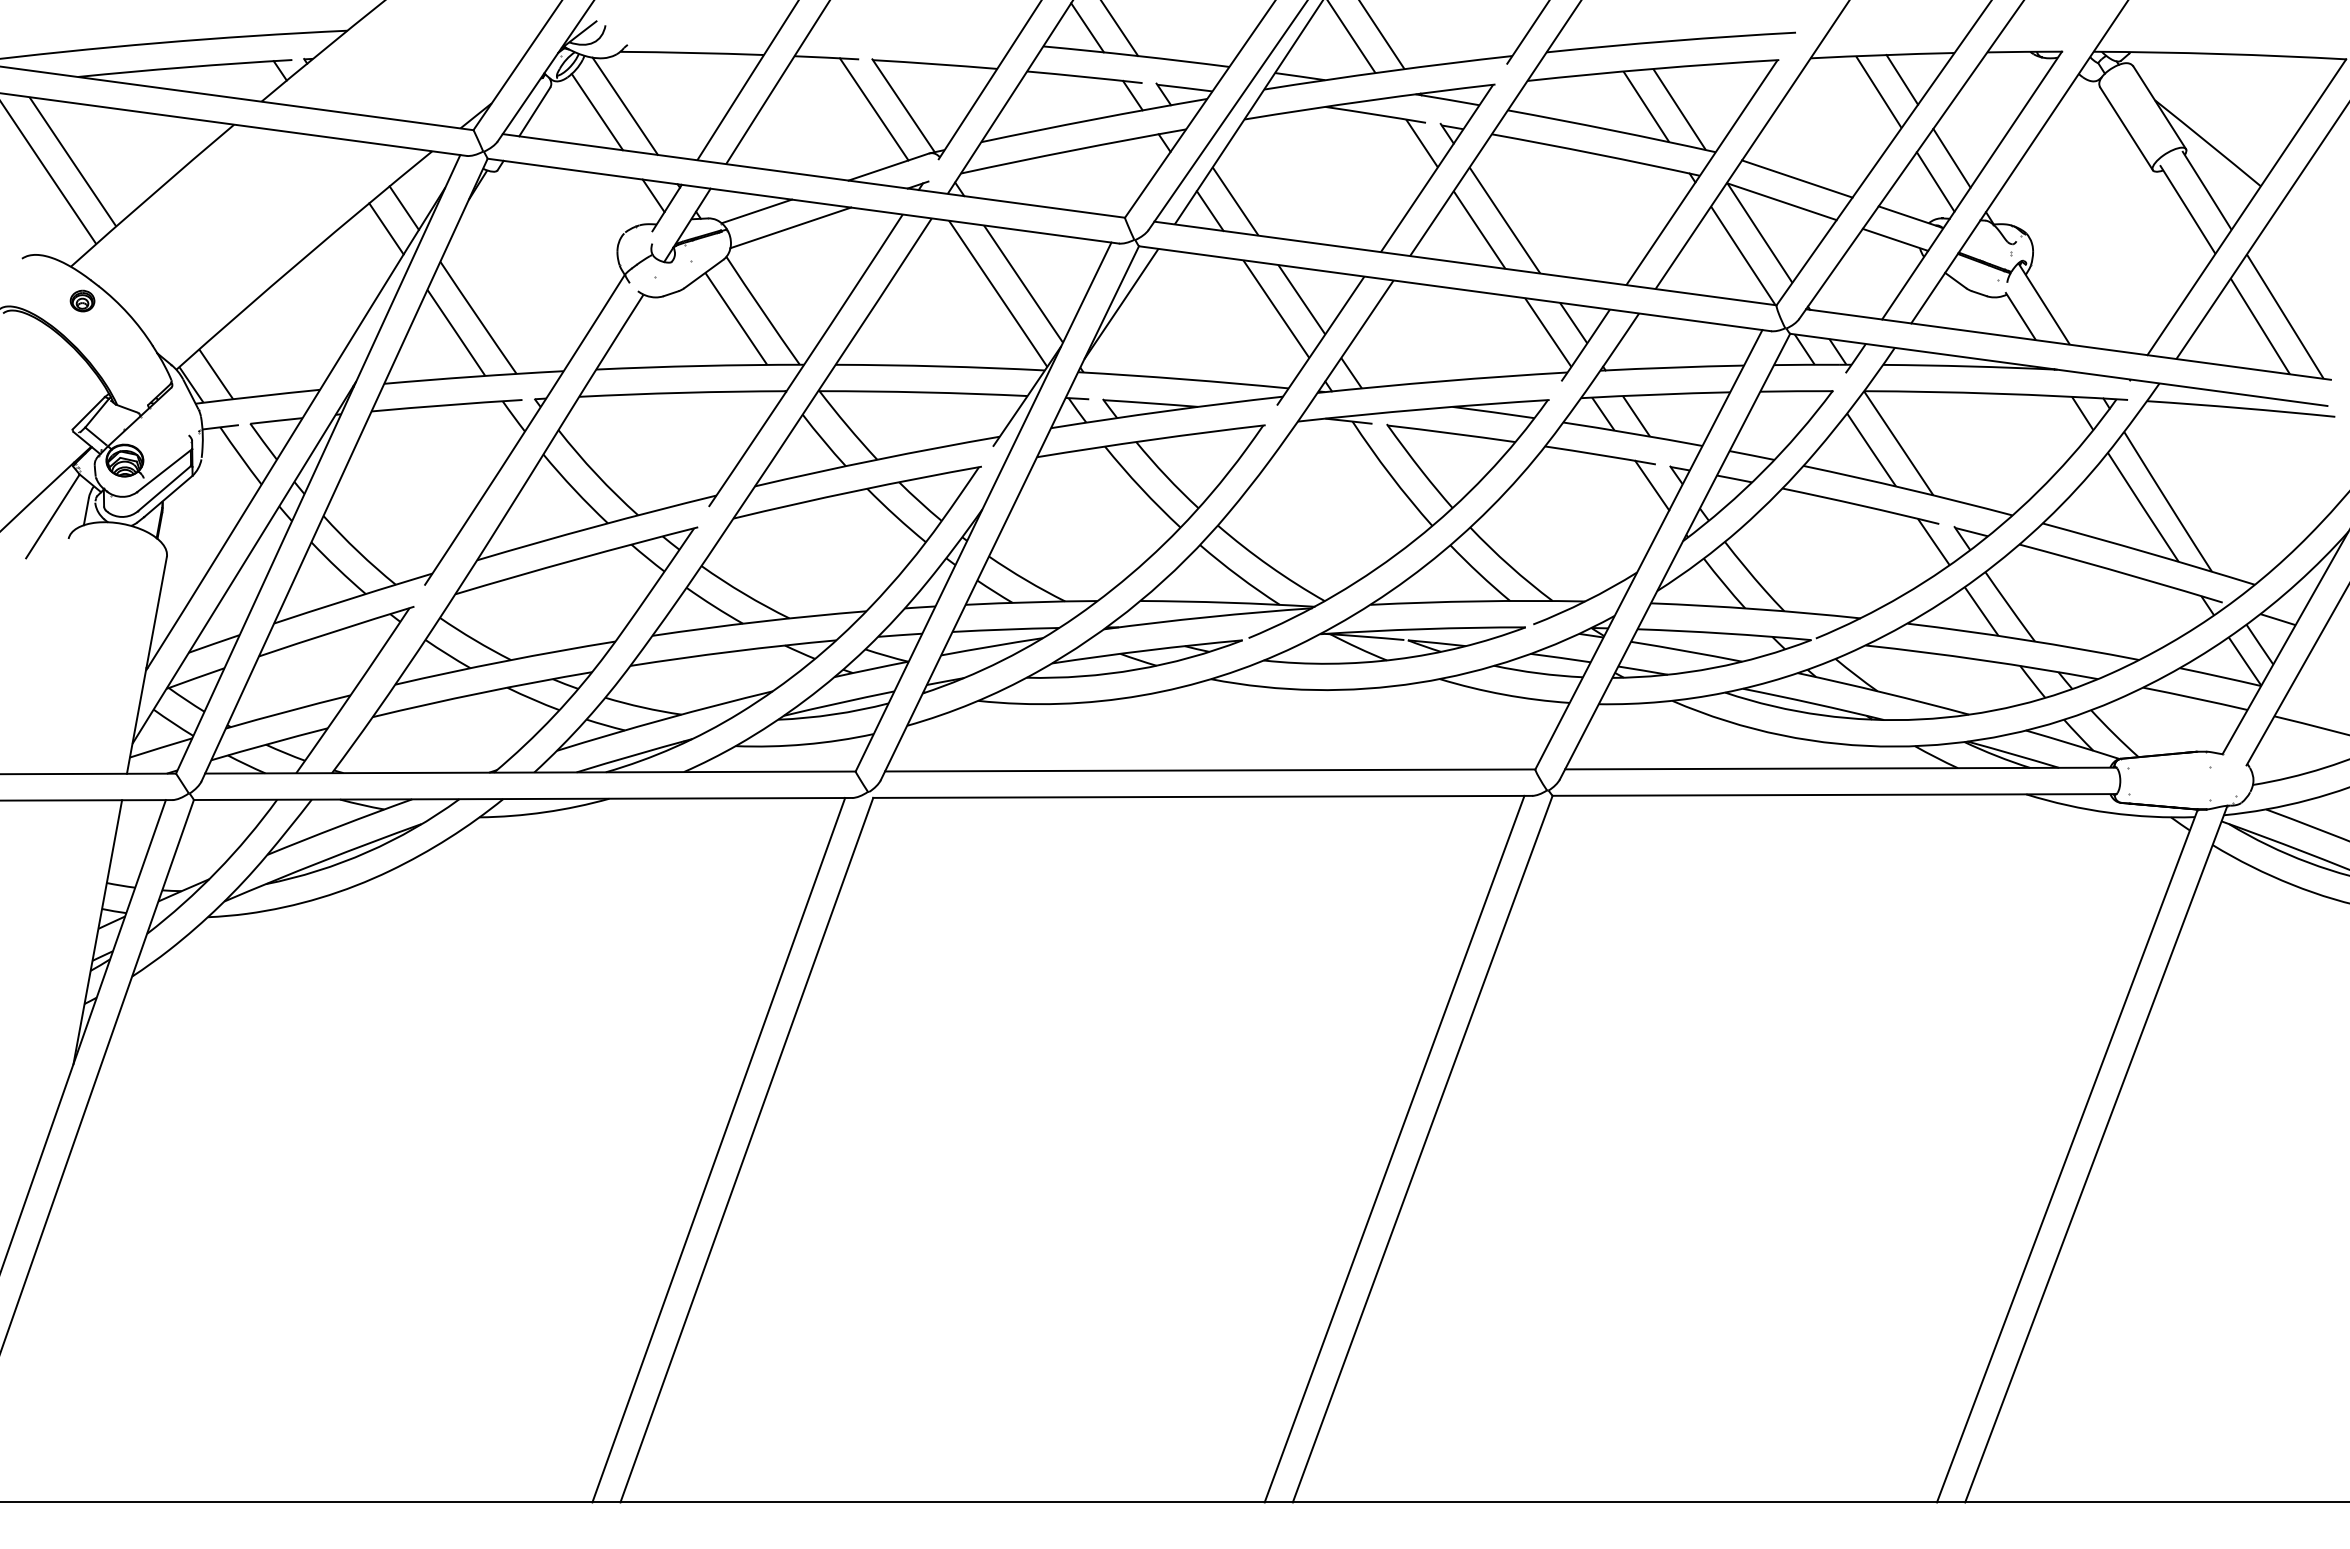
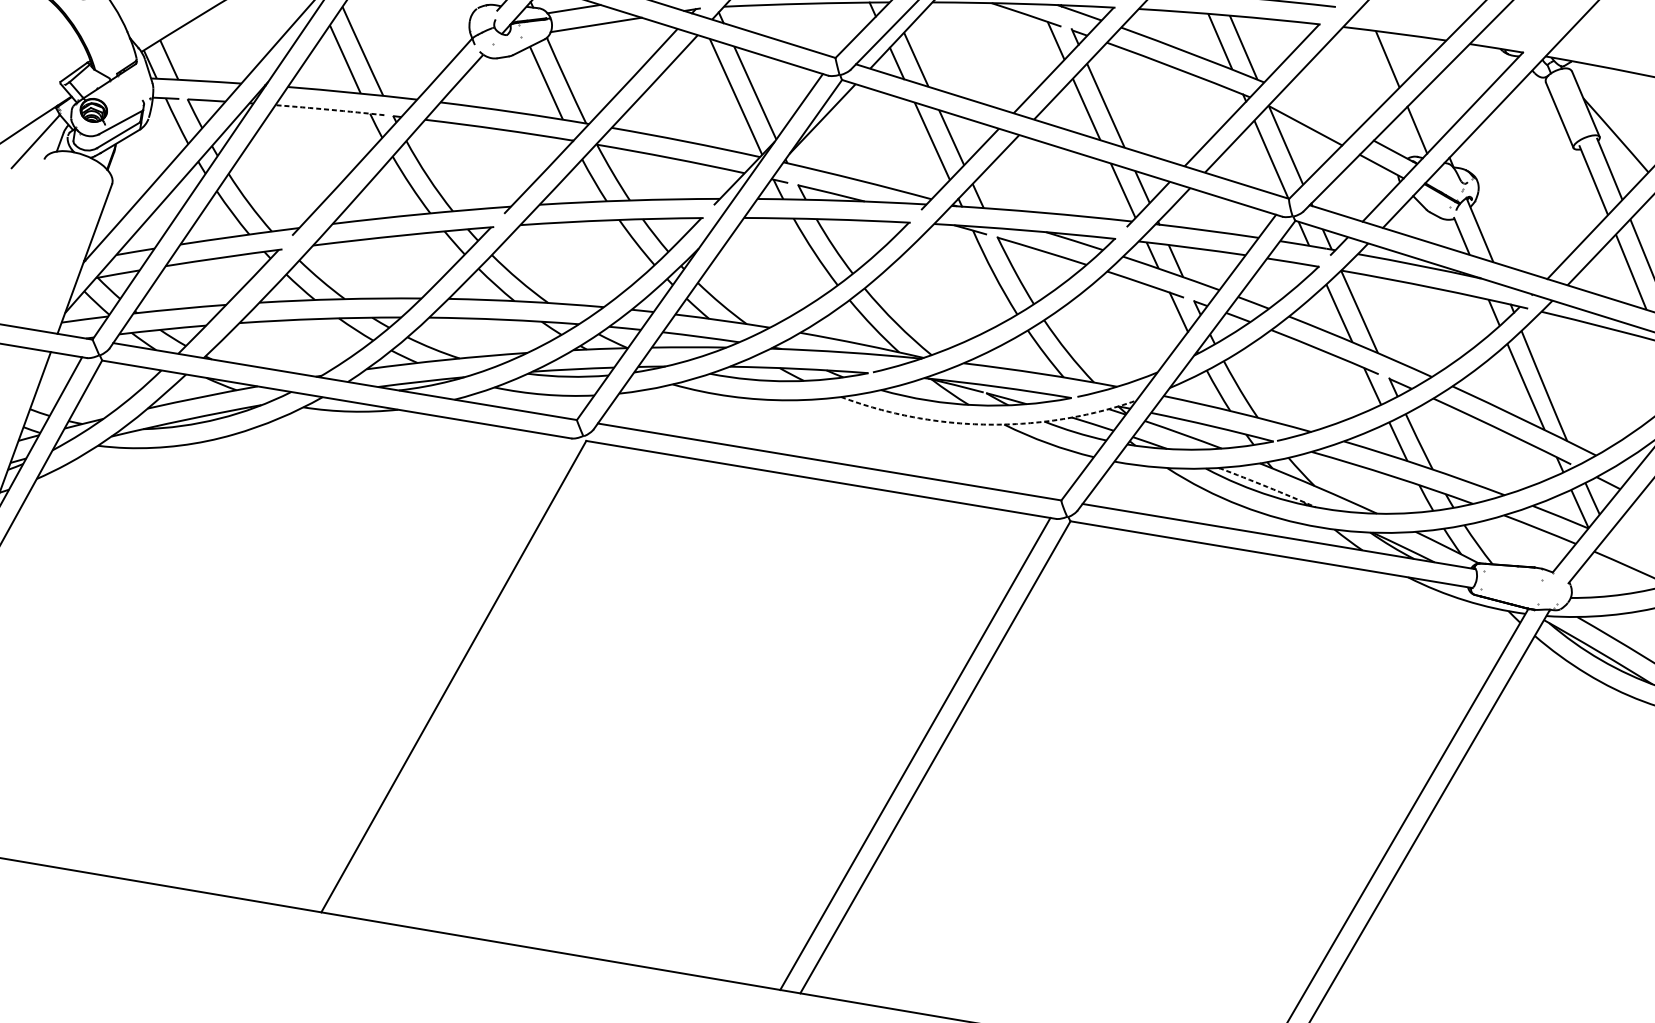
line: (1902, 79) -> (1406, 53), removed
line: (1951, 157) -> (1431, 114), removed
line: (1797, 178) -> (1319, 111), removed
arc: (447, 405) -> (330, 110), solid -> dashed
arc: (1418, 682) -> (988, 424), solid -> dashed
line: (1813, 703) -> (1267, 486), solid -> dashed
line: (718, 1150) -> (433, 673), removed

